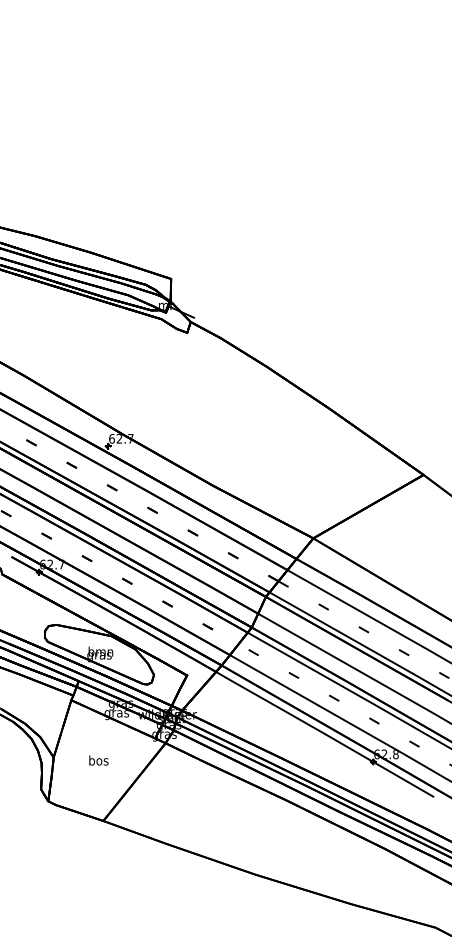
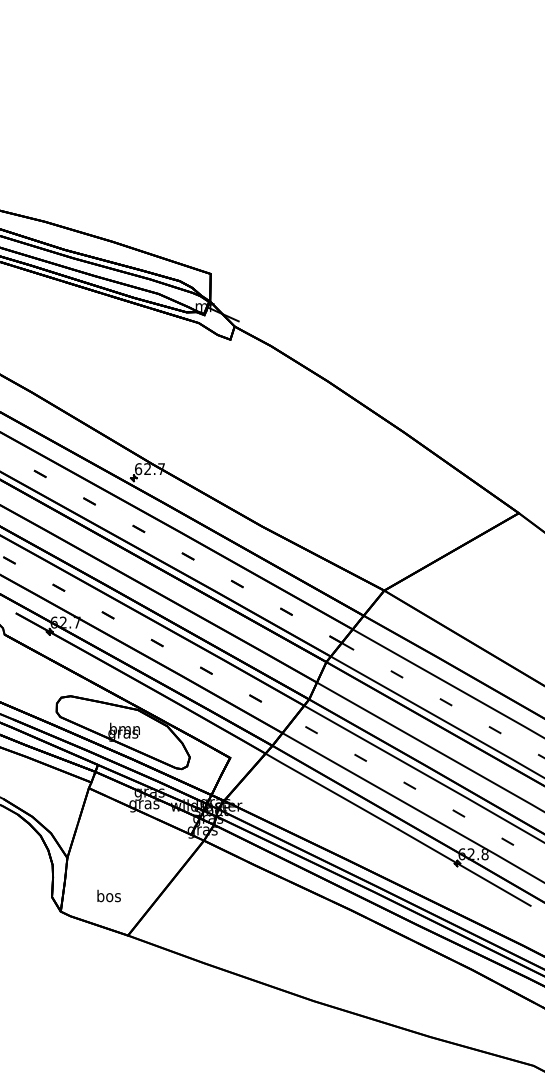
text: (98, 760) -> (108, 895), moved

